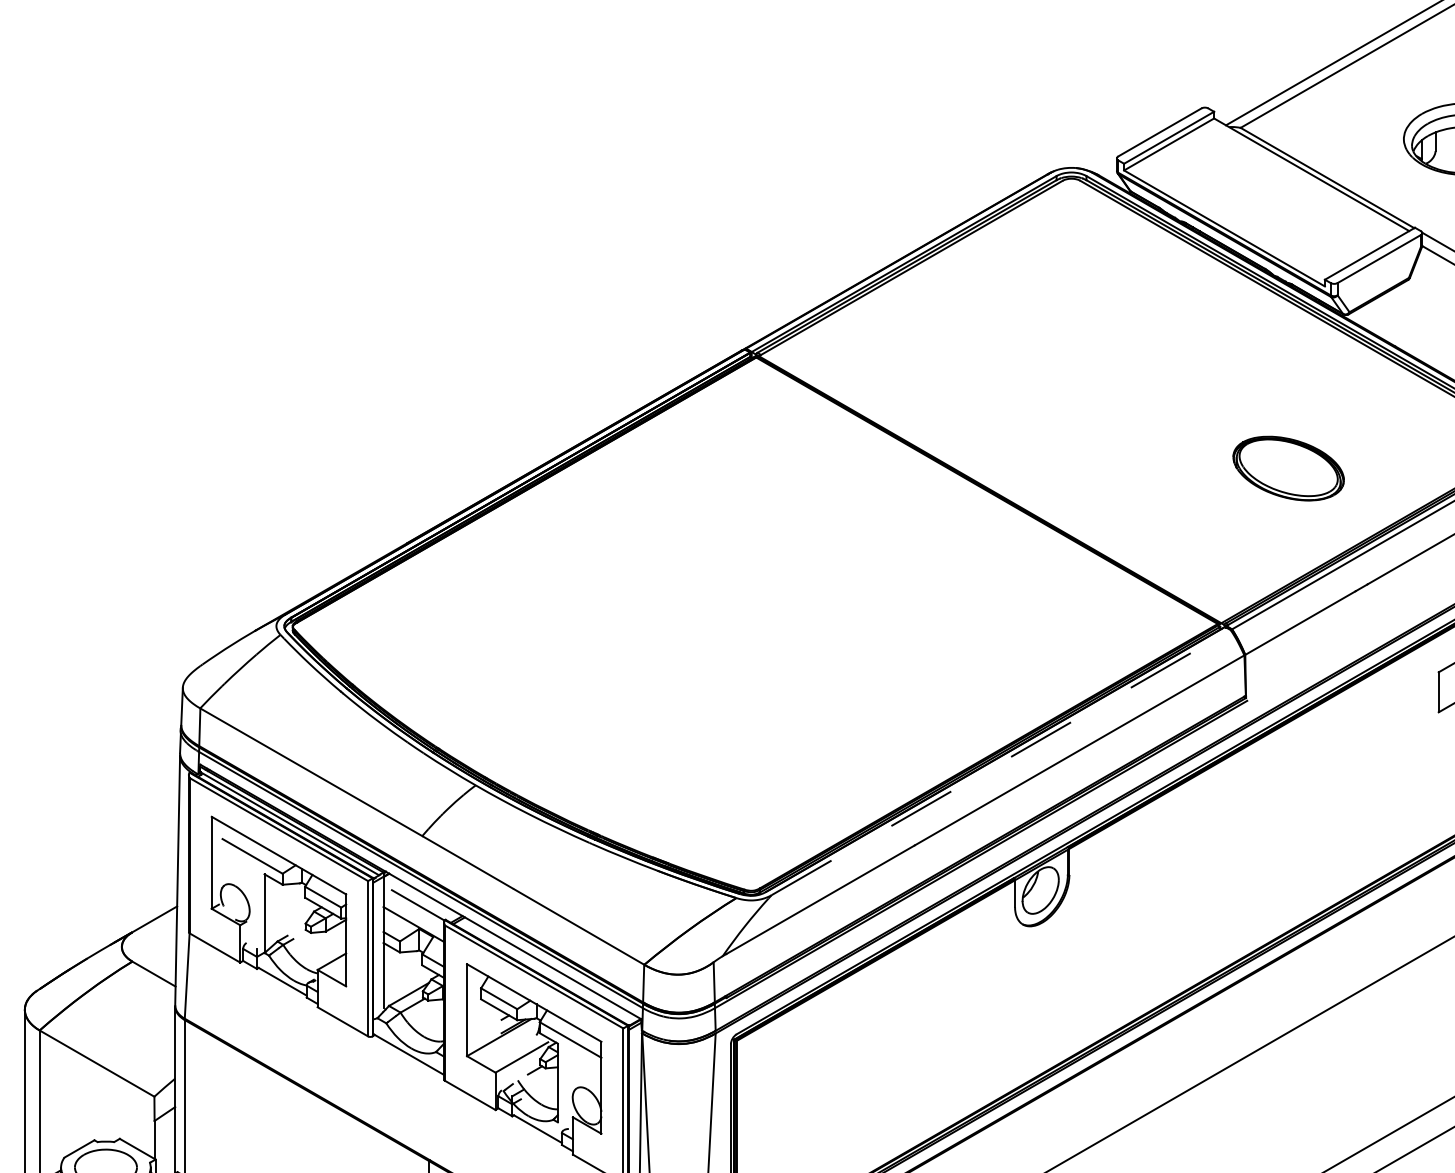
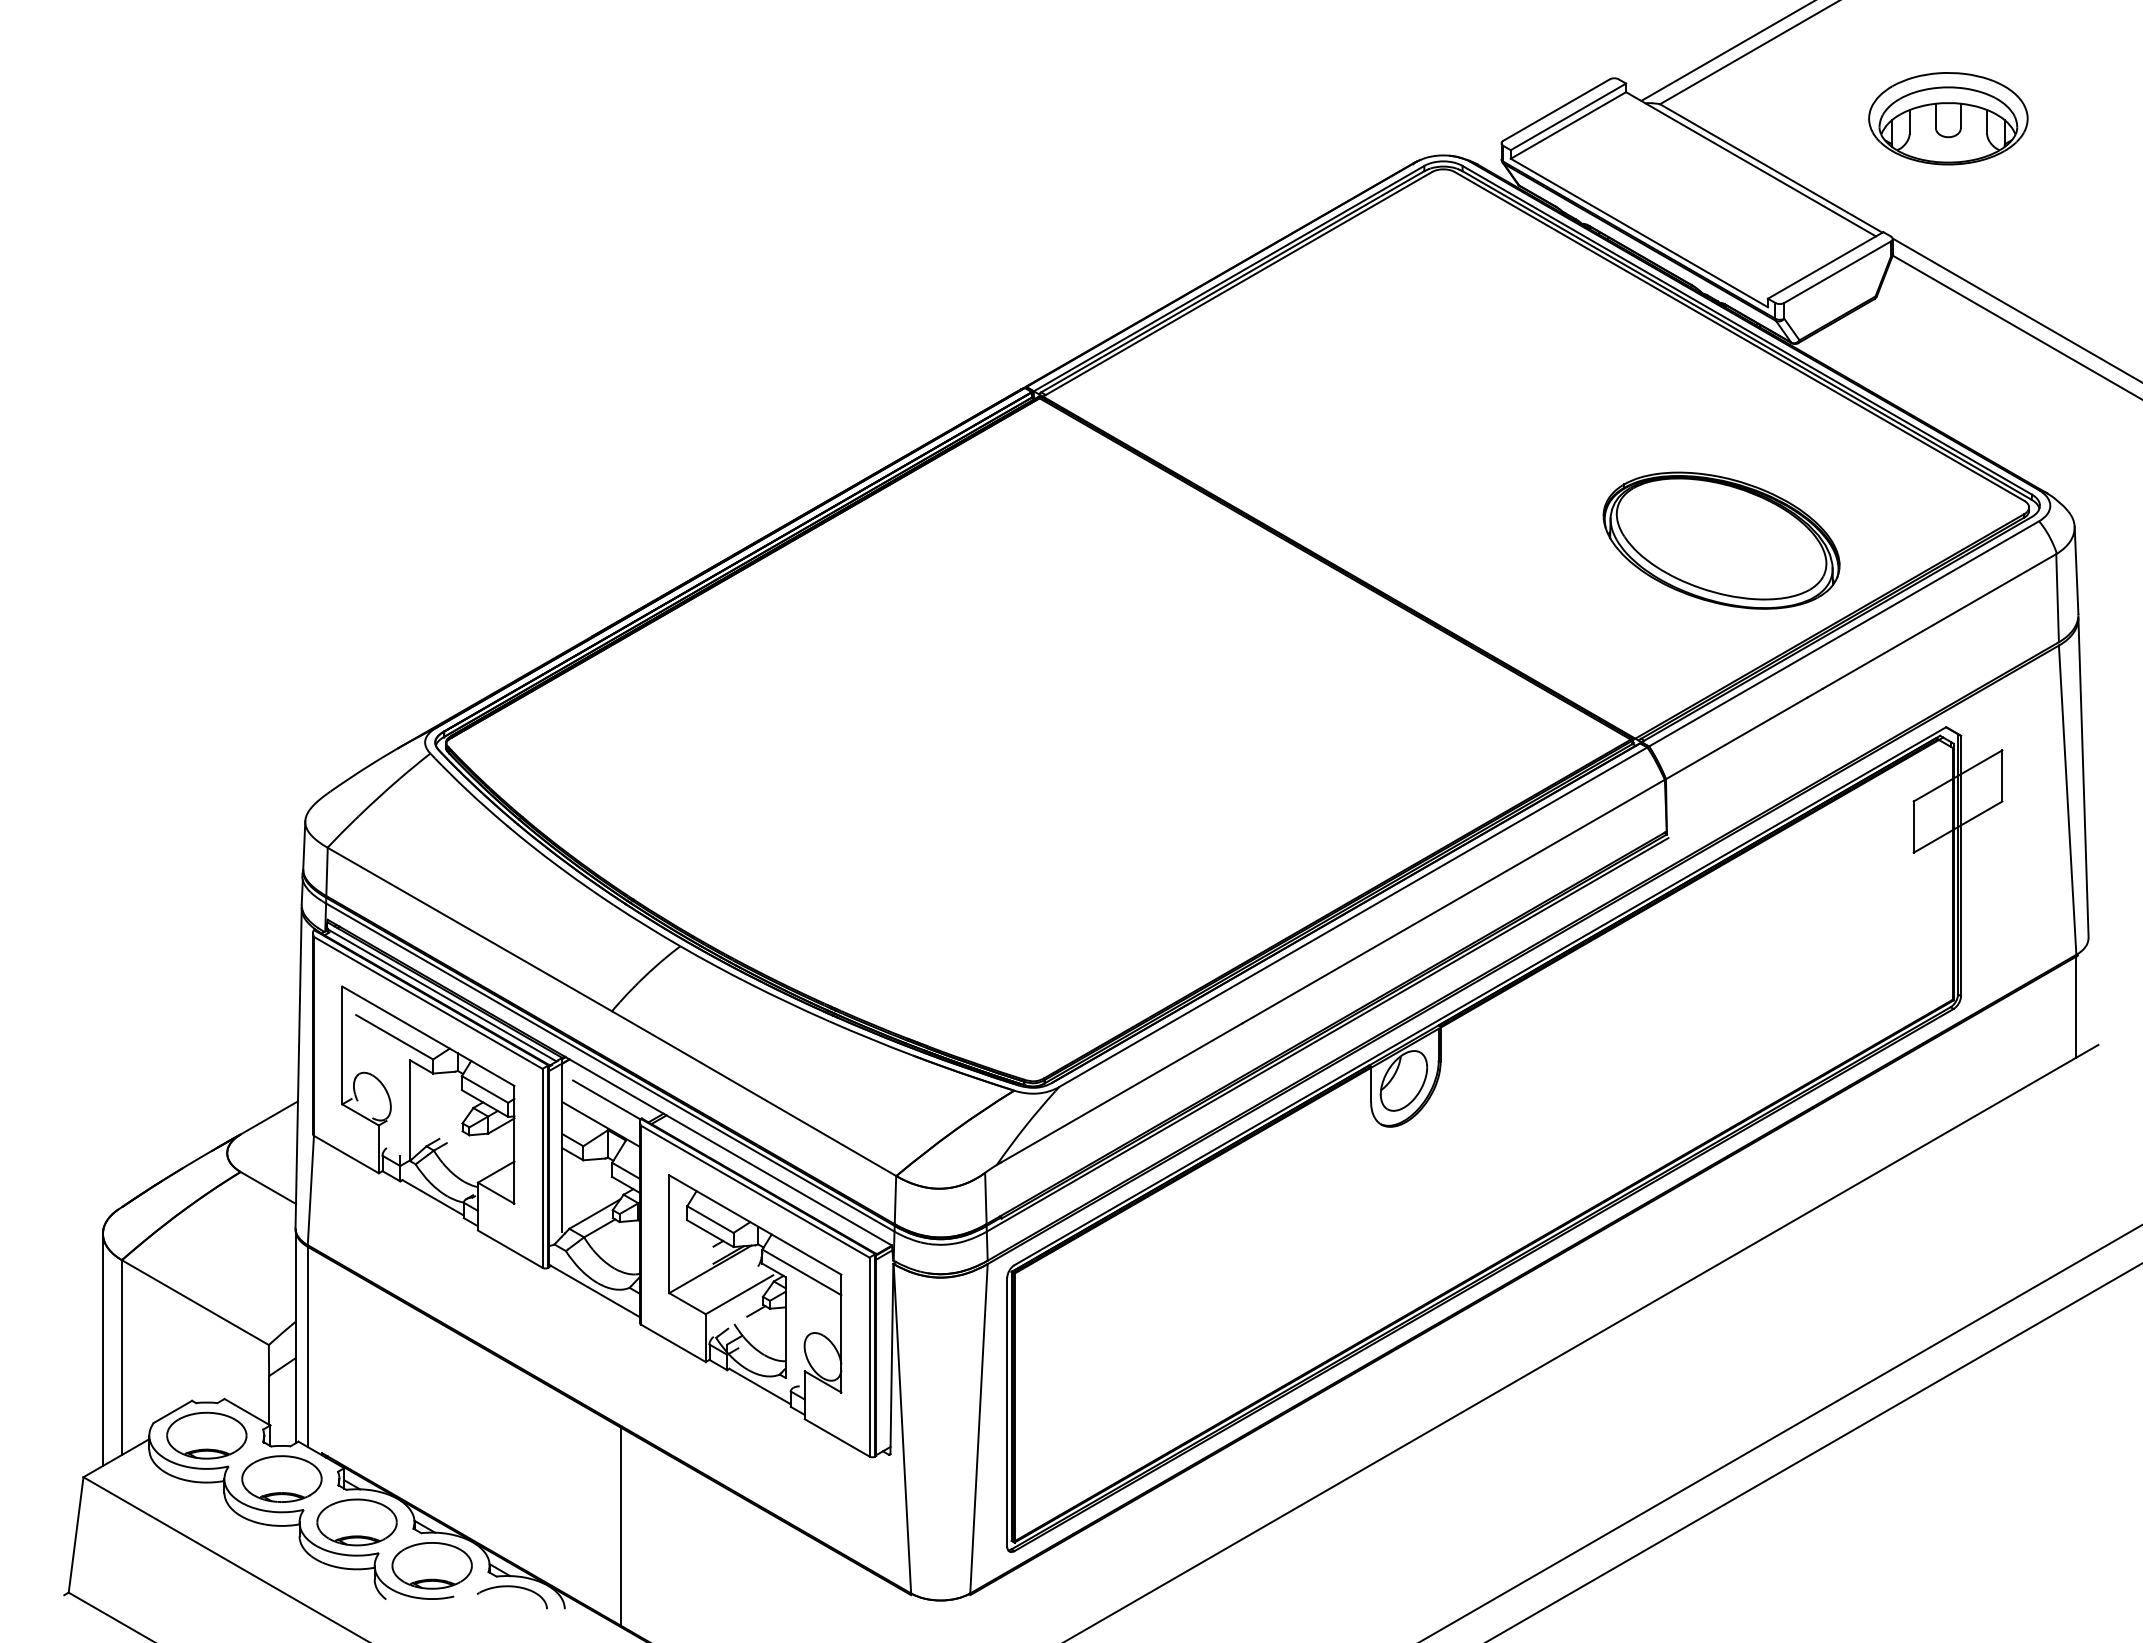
part: (1288, 468) -> (1721, 540), size x1.67
line: (1001, 762) -> (1353, 916), dashed -> solid

